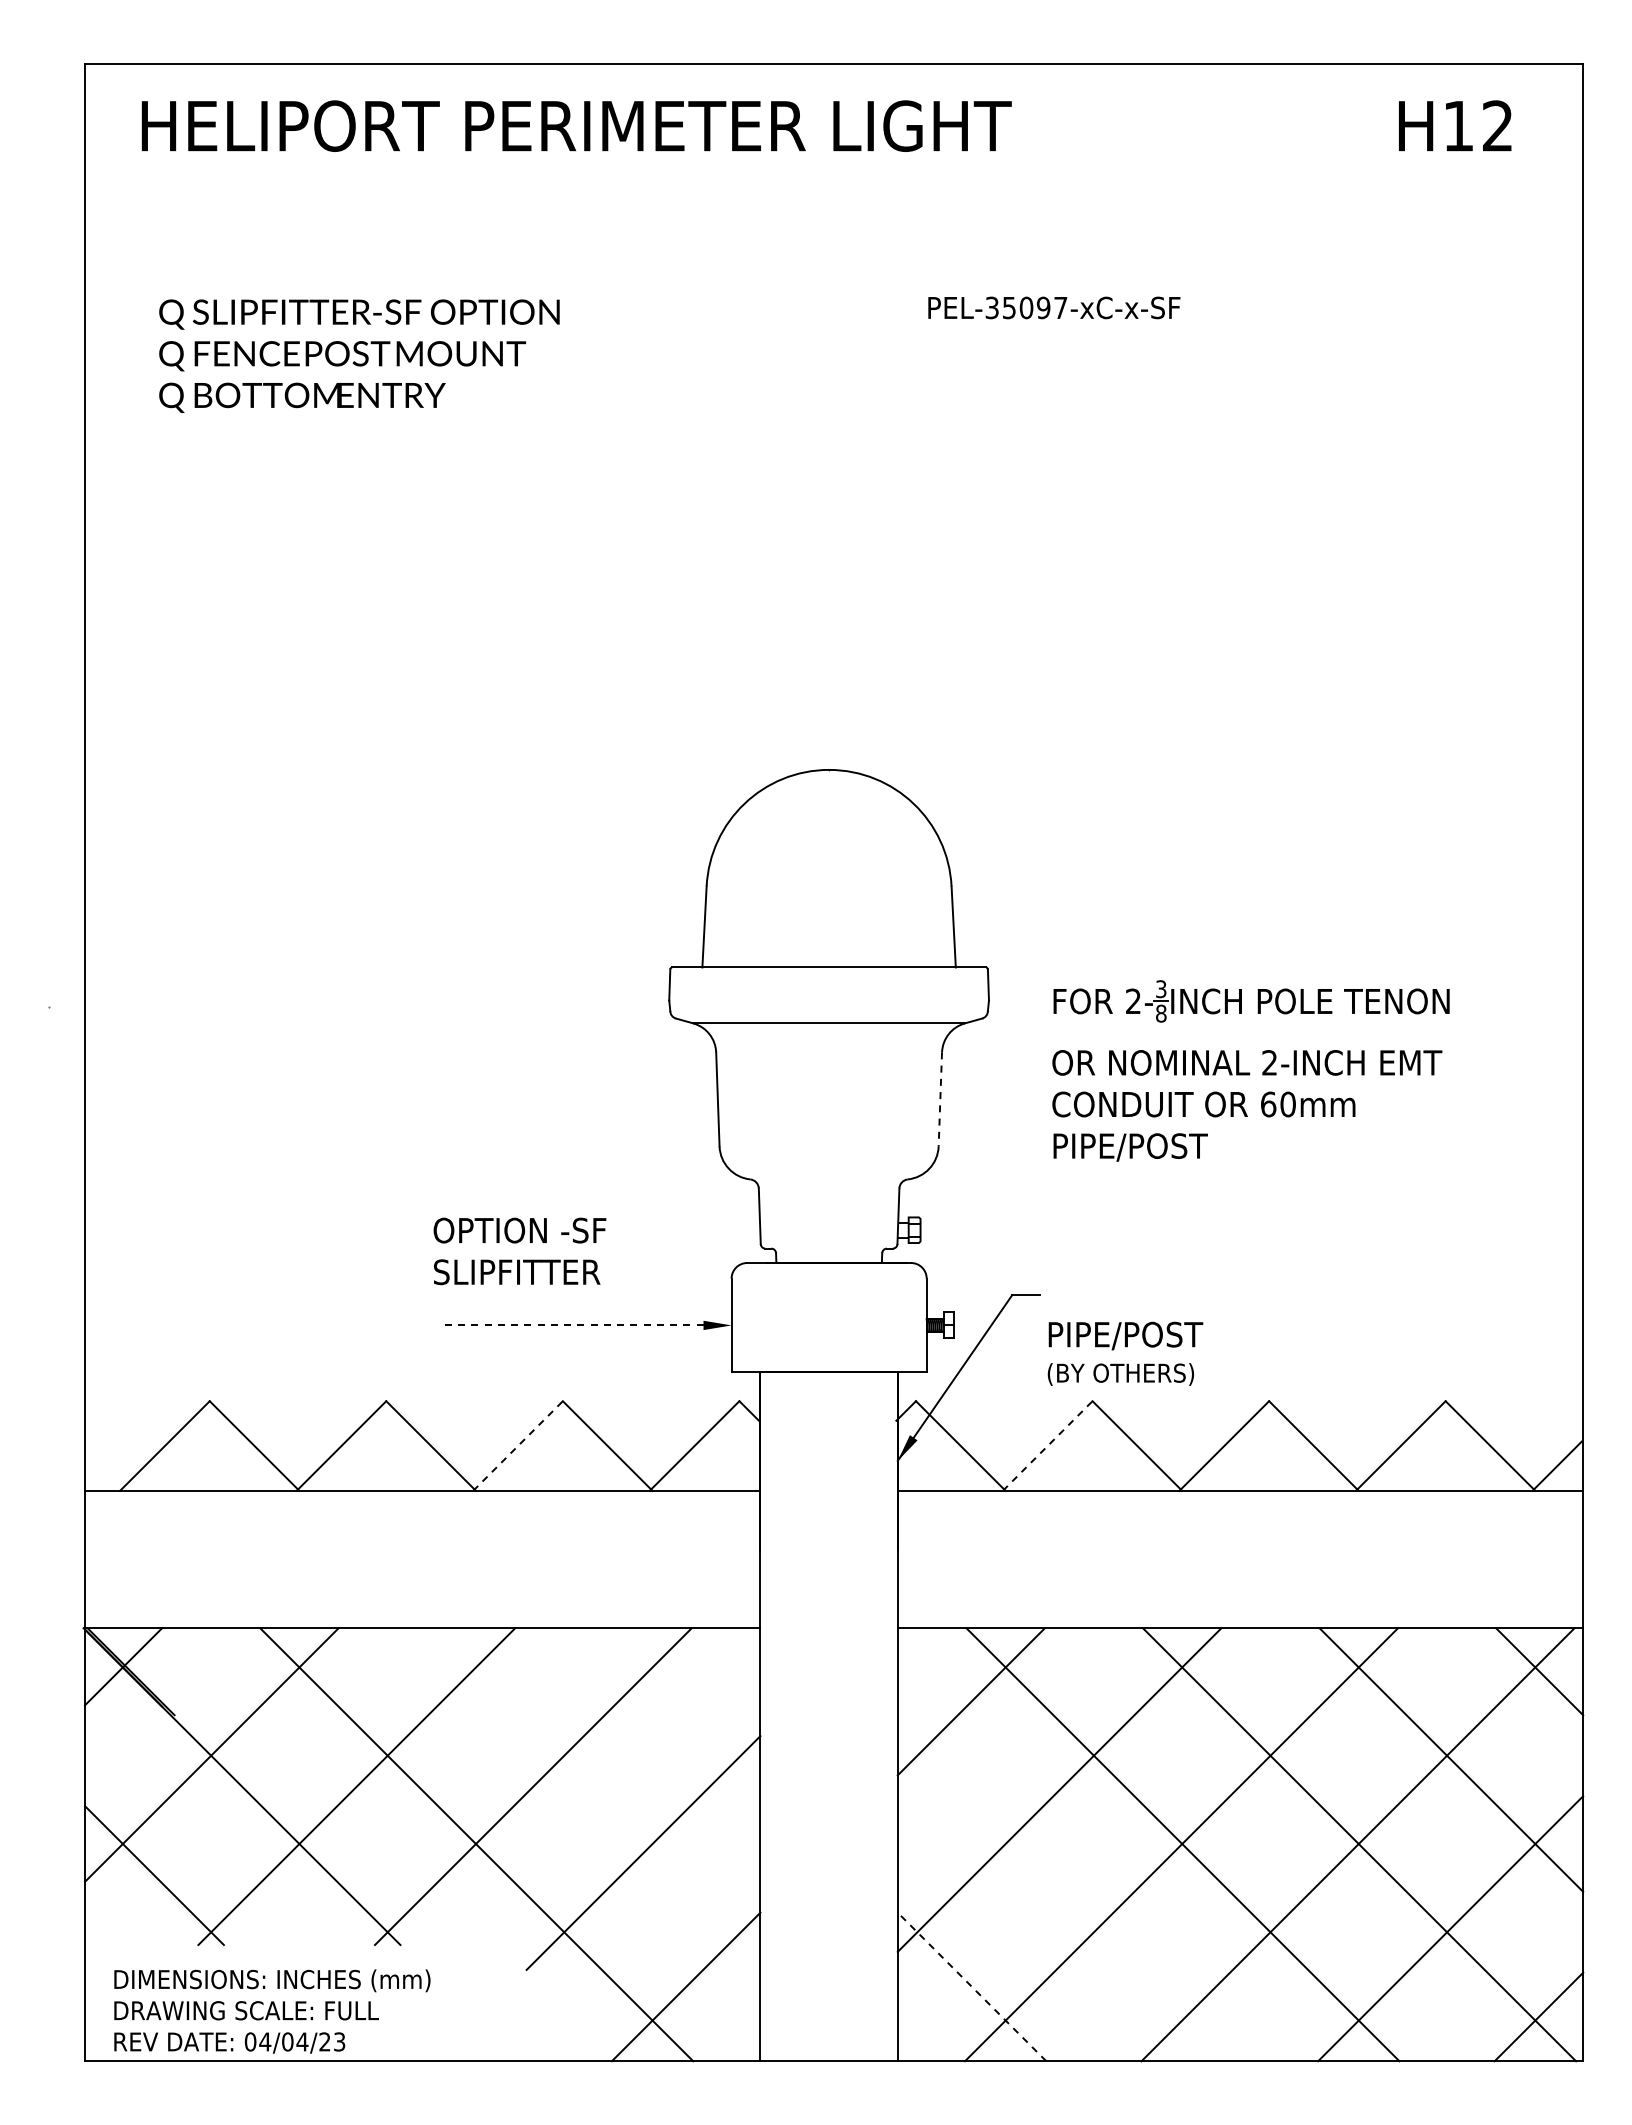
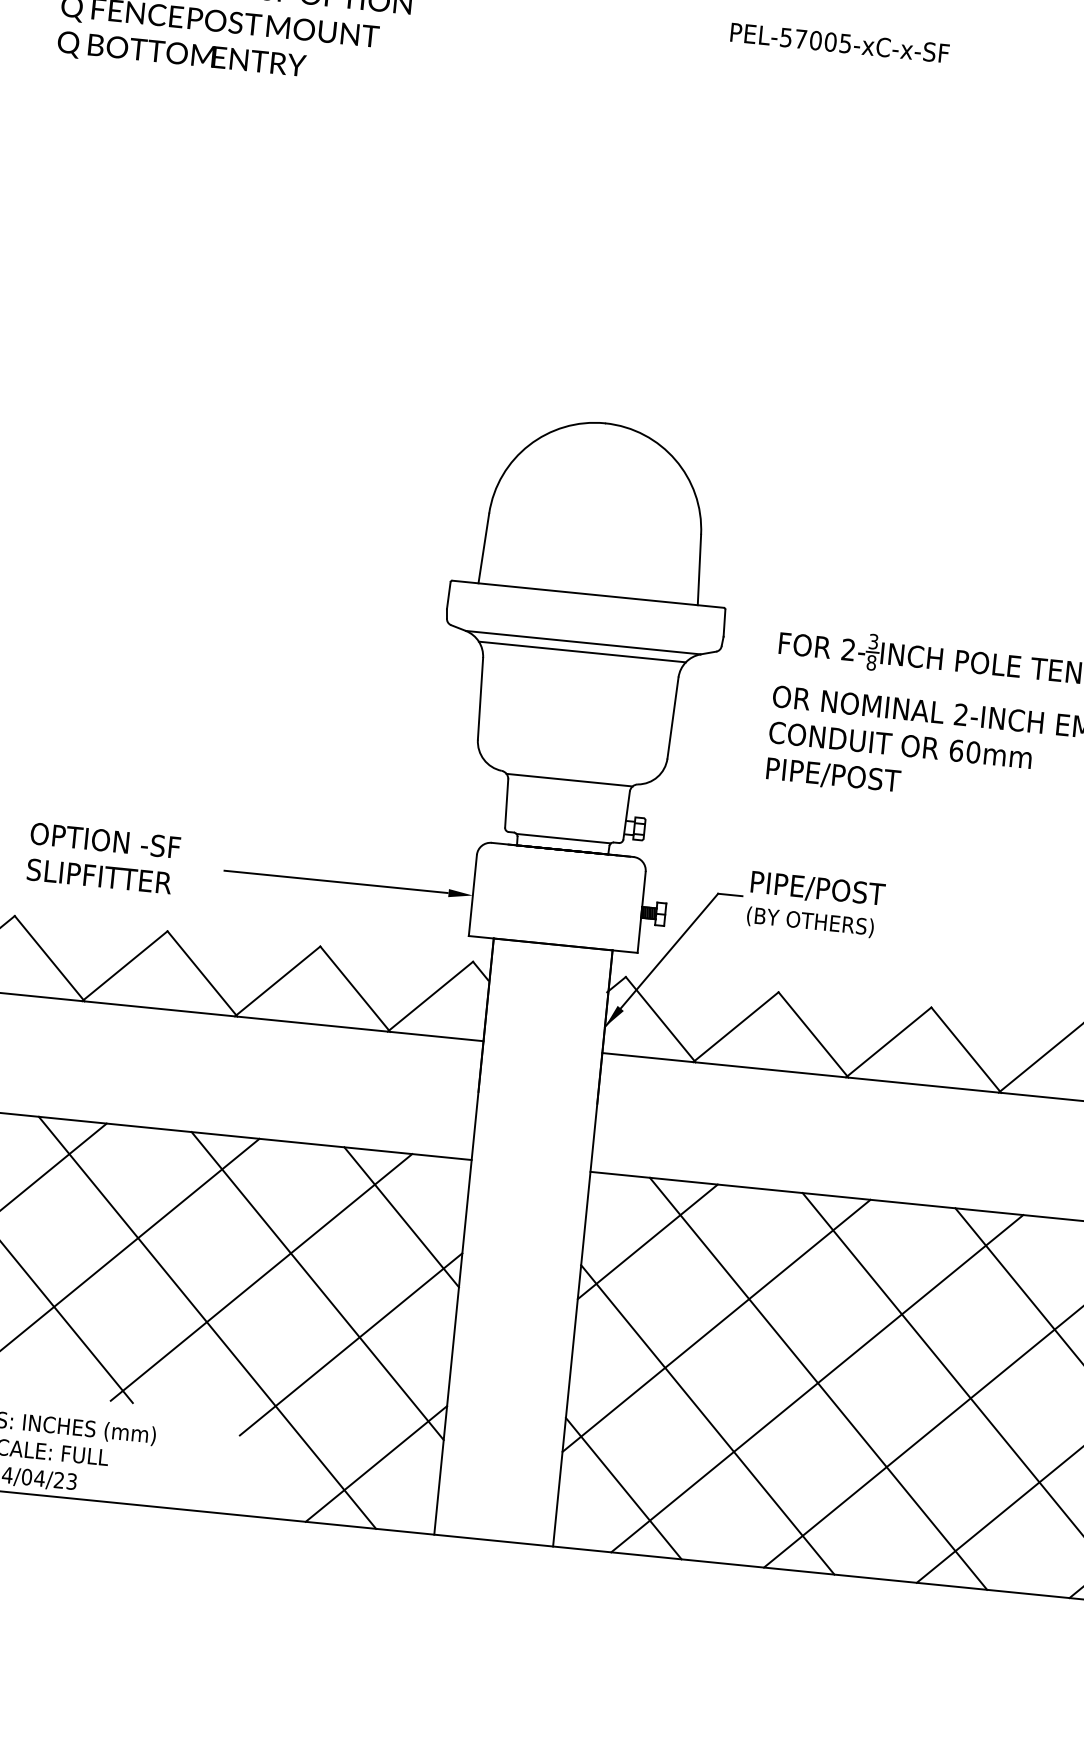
text: (1026, 307) -> (815, 40), PEL-35097-xC-x-SF -> PEL-57005-xC-x-SF
line: (828, 1034) -> (581, 652), added
line: (940, 1099) -> (673, 718), dashed -> solid
line: (828, 1182) -> (569, 780), added
line: (828, 1249) -> (563, 838), added
text: (519, 1251) -> (103, 858), moved
line: (572, 1325) -> (335, 881), dashed -> solid
text: (1125, 1353) -> (816, 904), moved
line: (518, 1445) -> (278, 981), dashed -> solid
line: (1048, 1445) -> (736, 1026), dashed -> solid
line: (686, 1701) -> (401, 1217), added
line: (598, 1789) -> (317, 1285), added
line: (1059, 1898) -> (707, 1419), added
line: (971, 1986) -> (623, 1488), dashed -> solid

